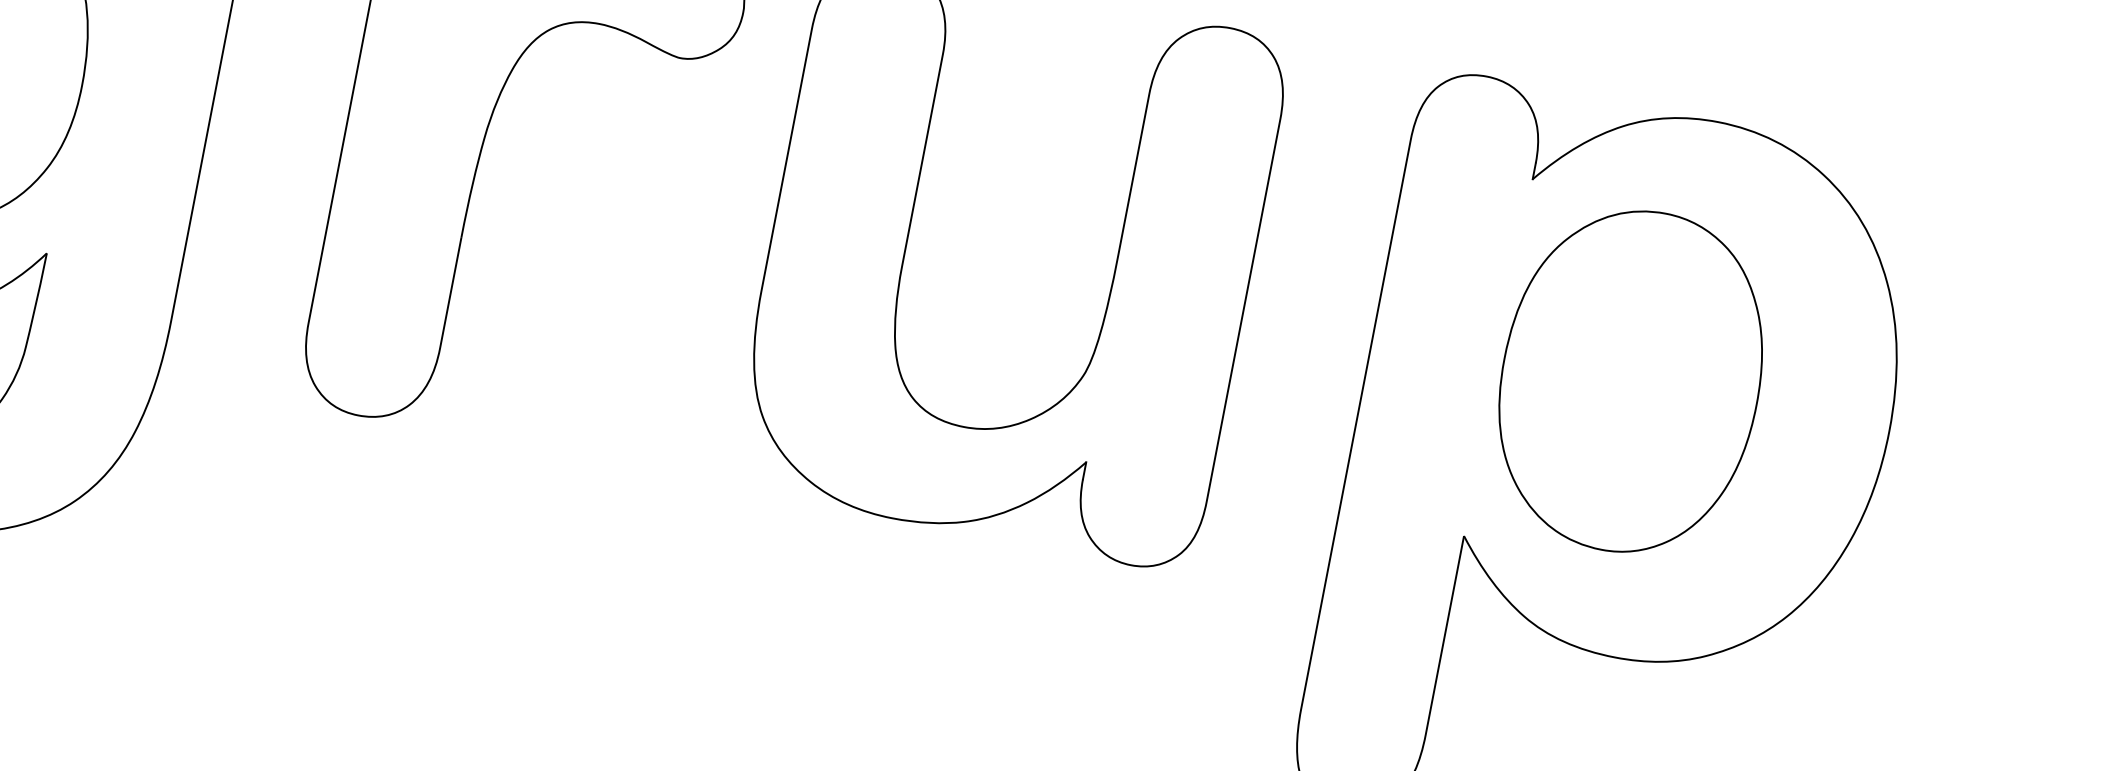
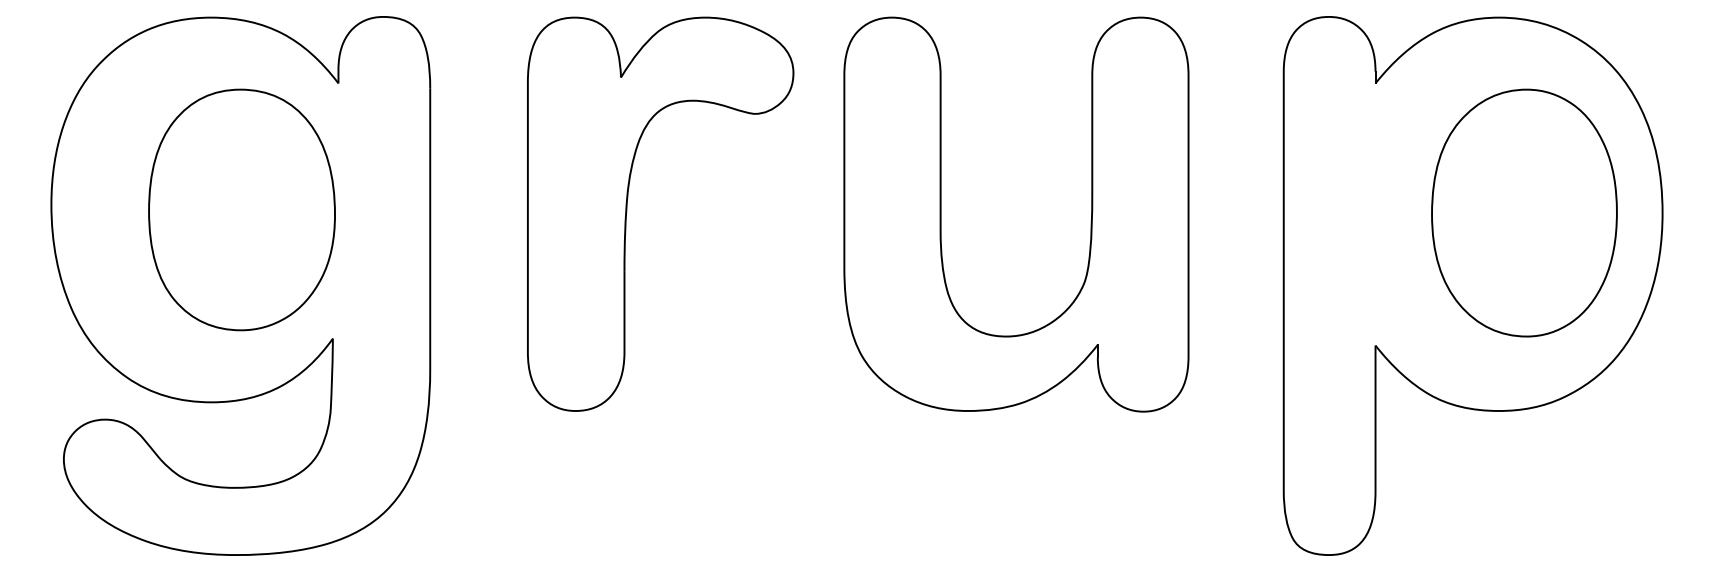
part: (1630, 380) -> (1524, 212), moved

